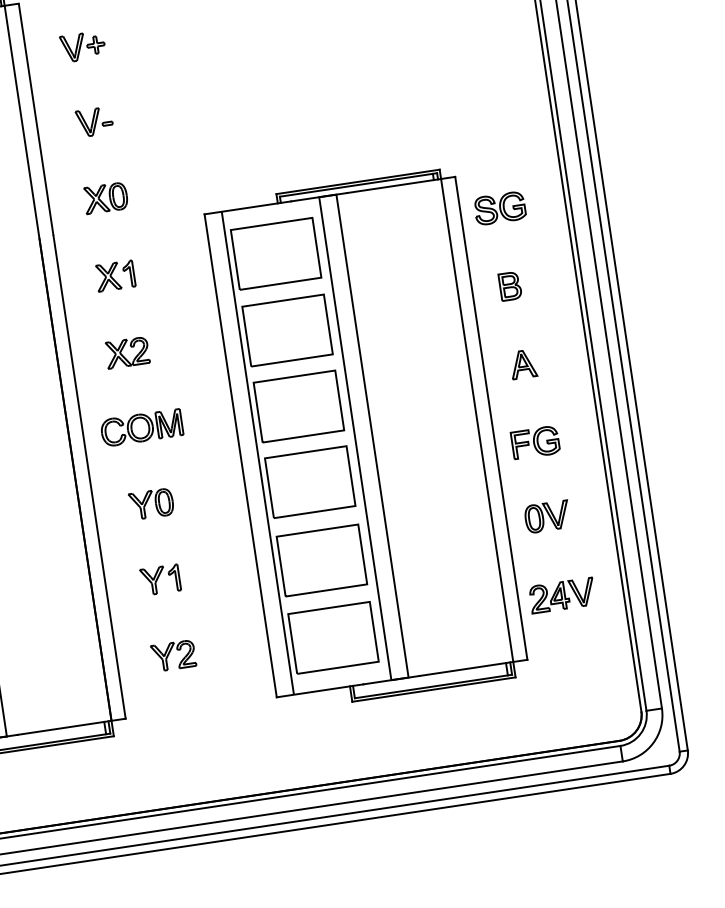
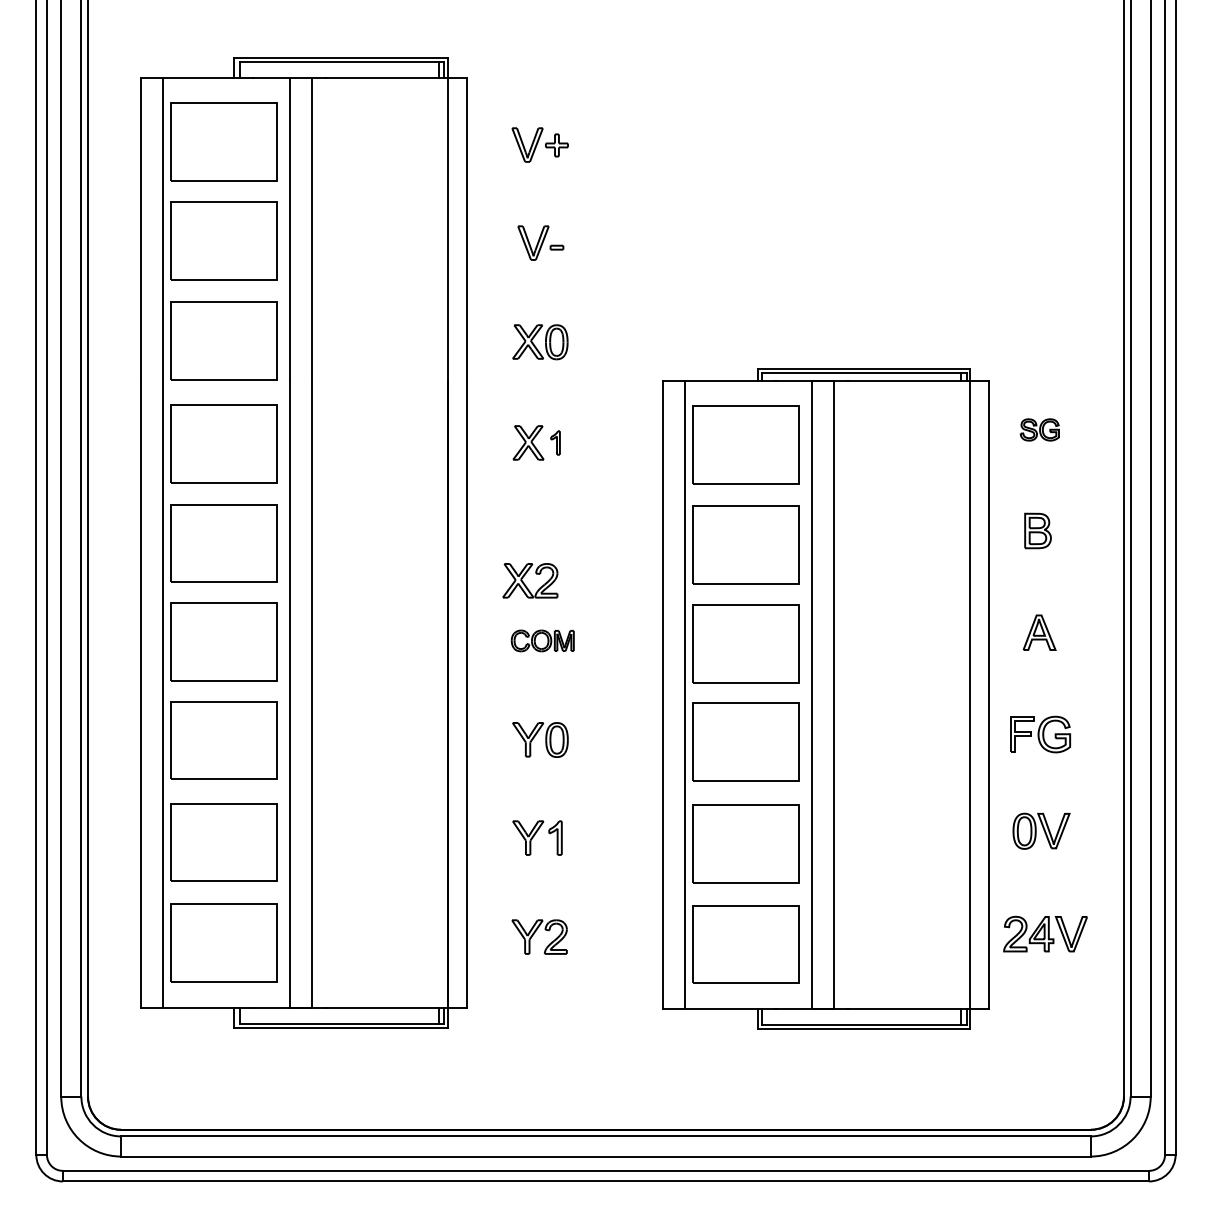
part: (499, 208) -> (1039, 429), size x0.6
part: (128, 273) -> (555, 442), size x0.7
part: (122, 354) -> (524, 582), moved
part: (141, 427) -> (542, 640), size x0.6

